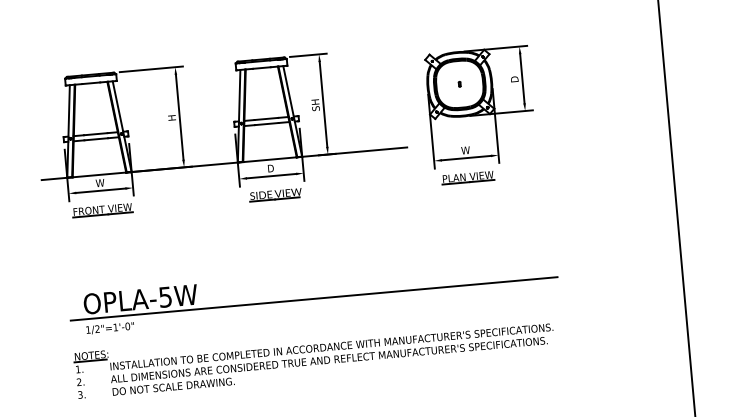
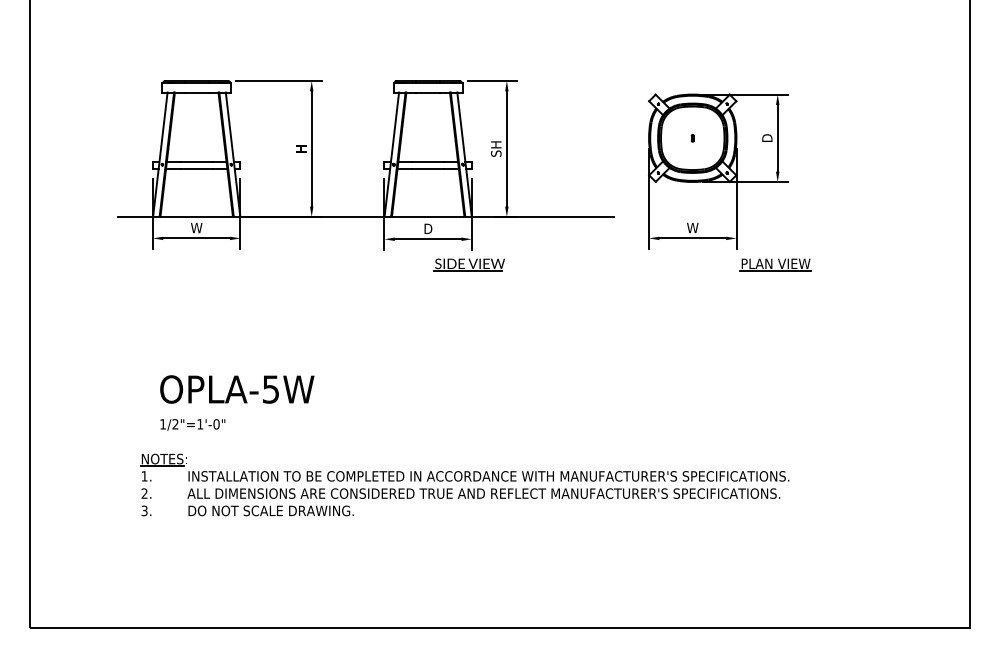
part: (467, 177) -> (775, 264), moved
part: (274, 194) -> (468, 264), moved
part: (102, 209) -> (196, 264), removed
line: (313, 298) -> (470, 409), removed

